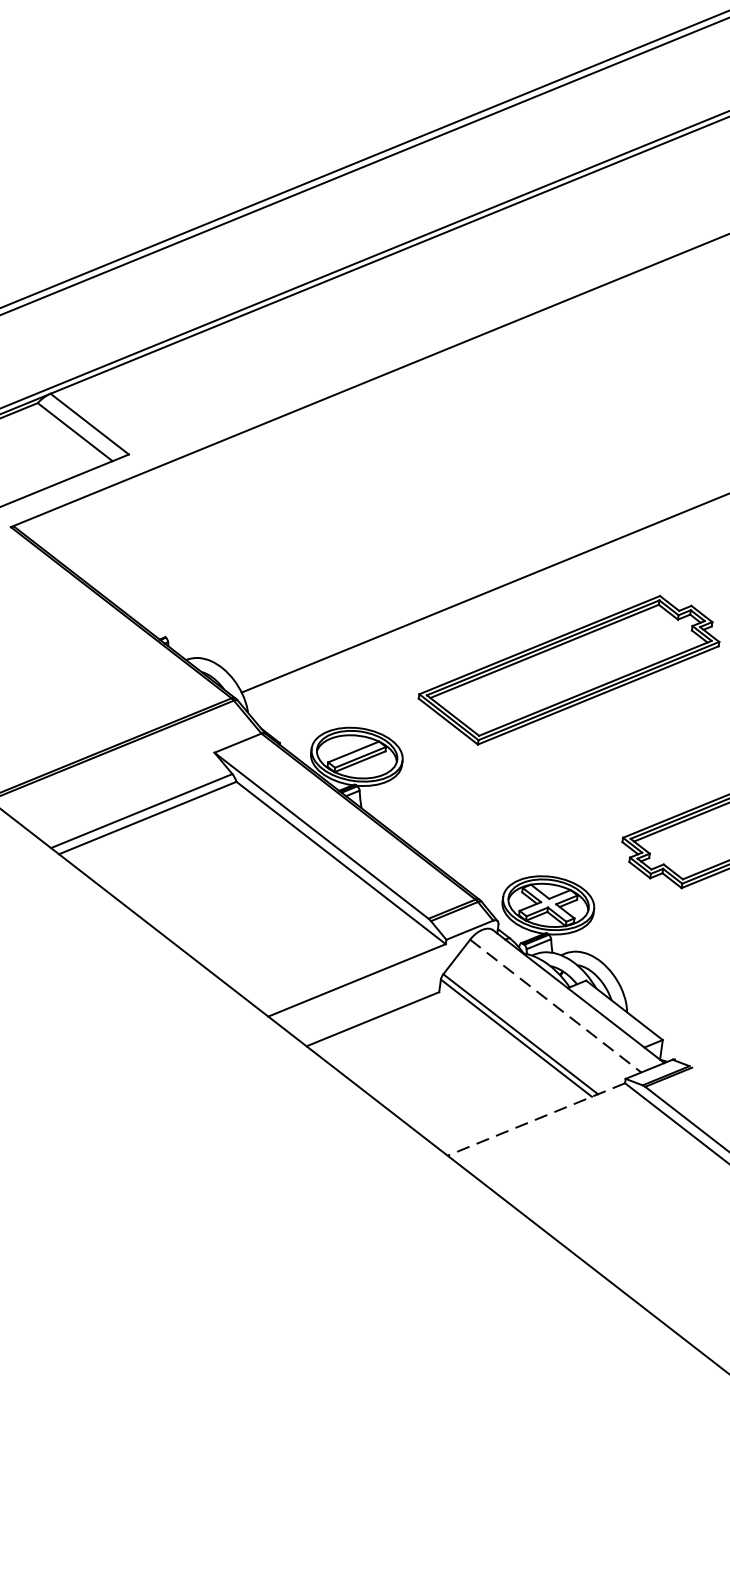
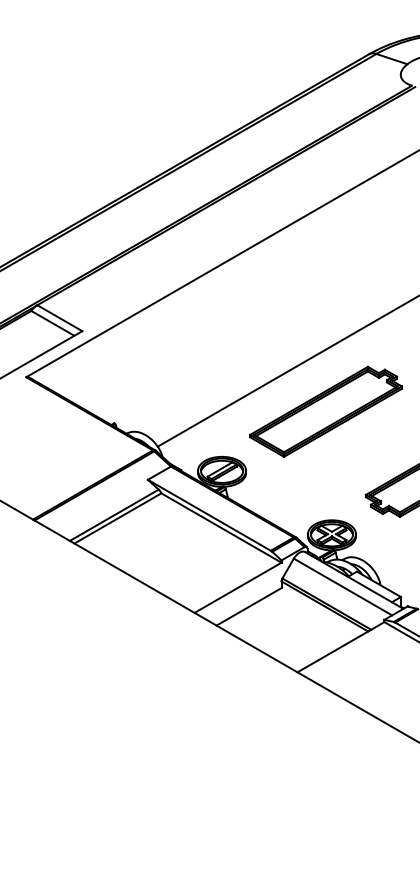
line: (556, 1007) -> (343, 587), dashed -> solid
line: (535, 1119) -> (340, 647), dashed -> solid

